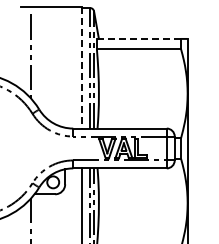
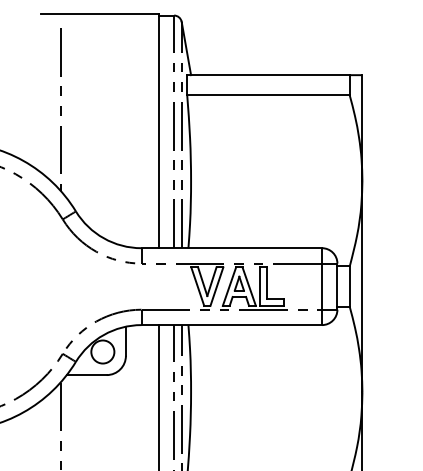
line: (138, 38) -> (267, 74), dashed -> solid
line: (82, 67) -> (159, 130), dashed -> solid

